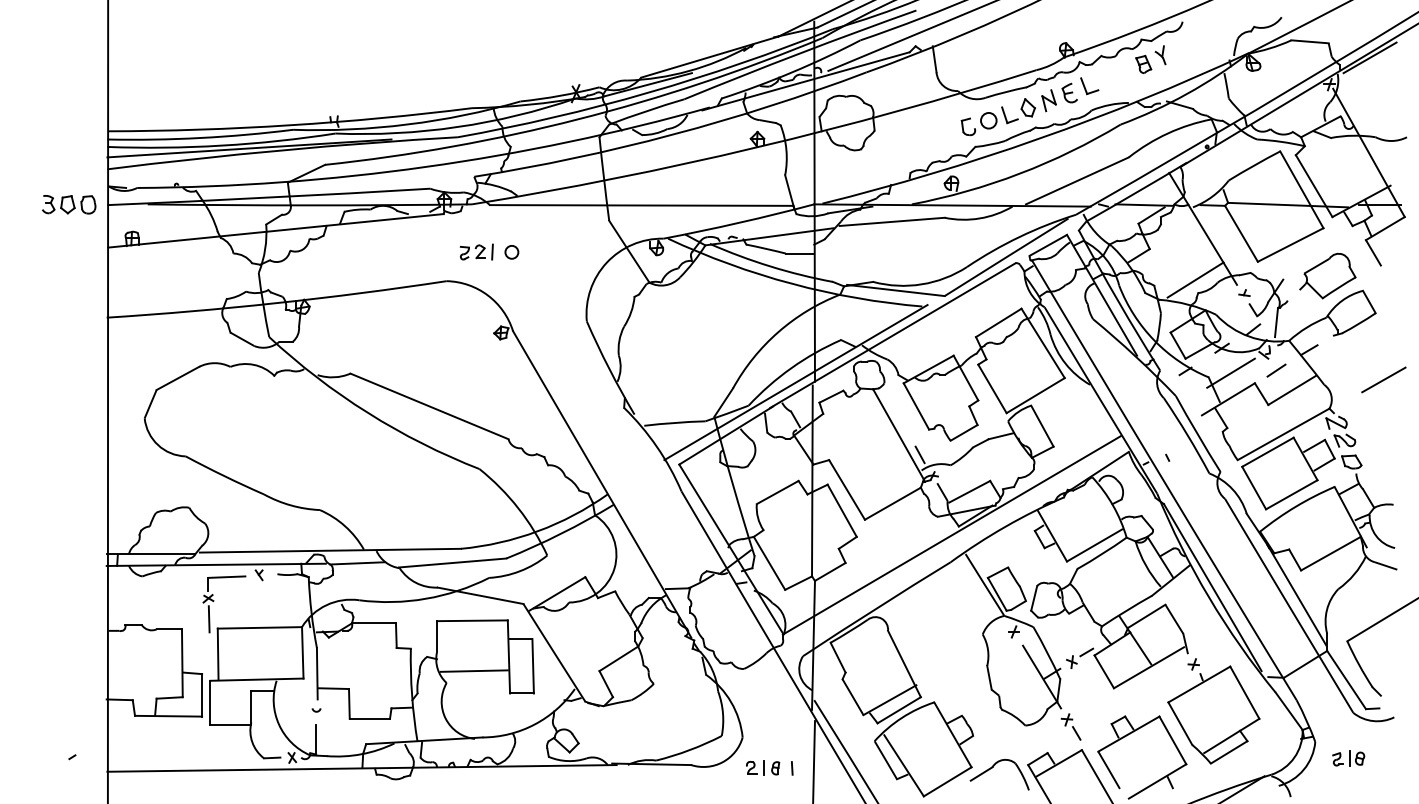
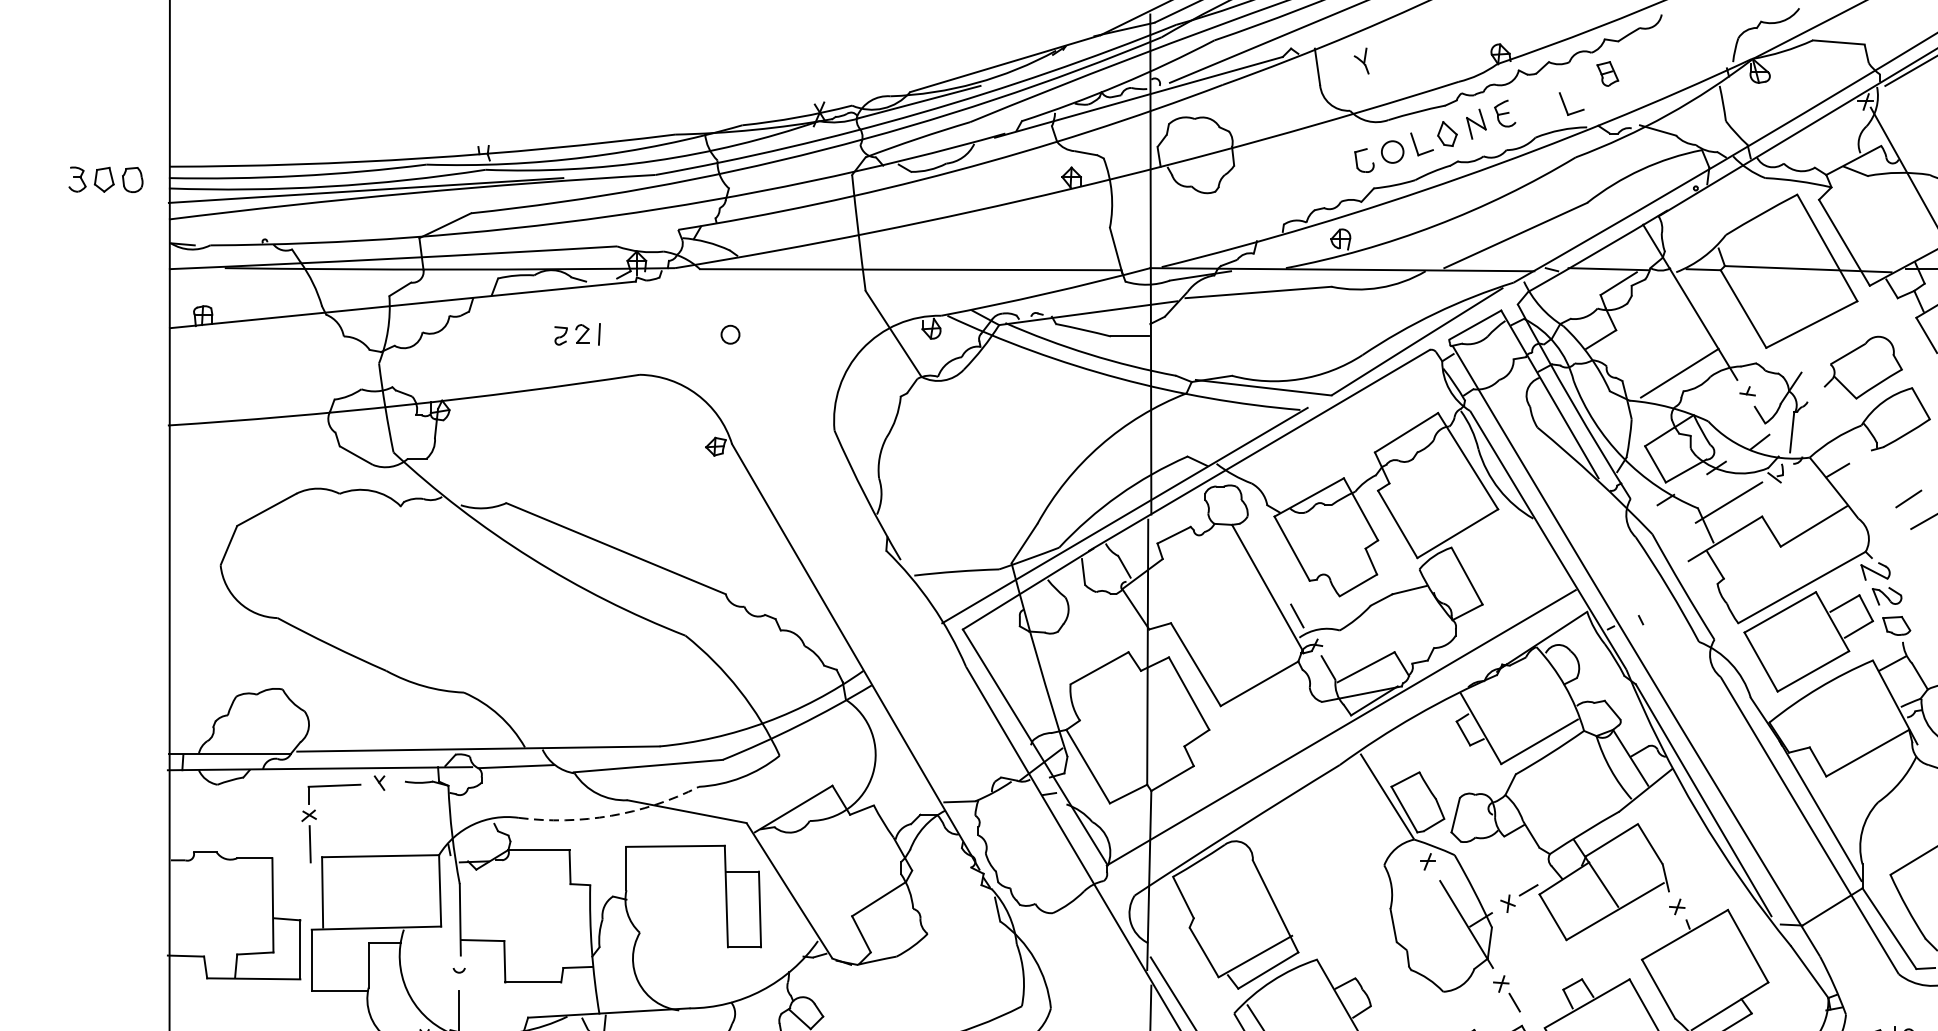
part: (1160, 55) -> (1361, 61), moved
part: (1089, 86) -> (1571, 104), moved
part: (69, 204) -> (106, 179), moved
part: (476, 251) -> (577, 333), moved
line: (1276, 370) -> (1908, 498), moved
arc: (425, 598) -> (610, 815), solid -> dashed
line: (473, 670) -> (677, 915), removed

